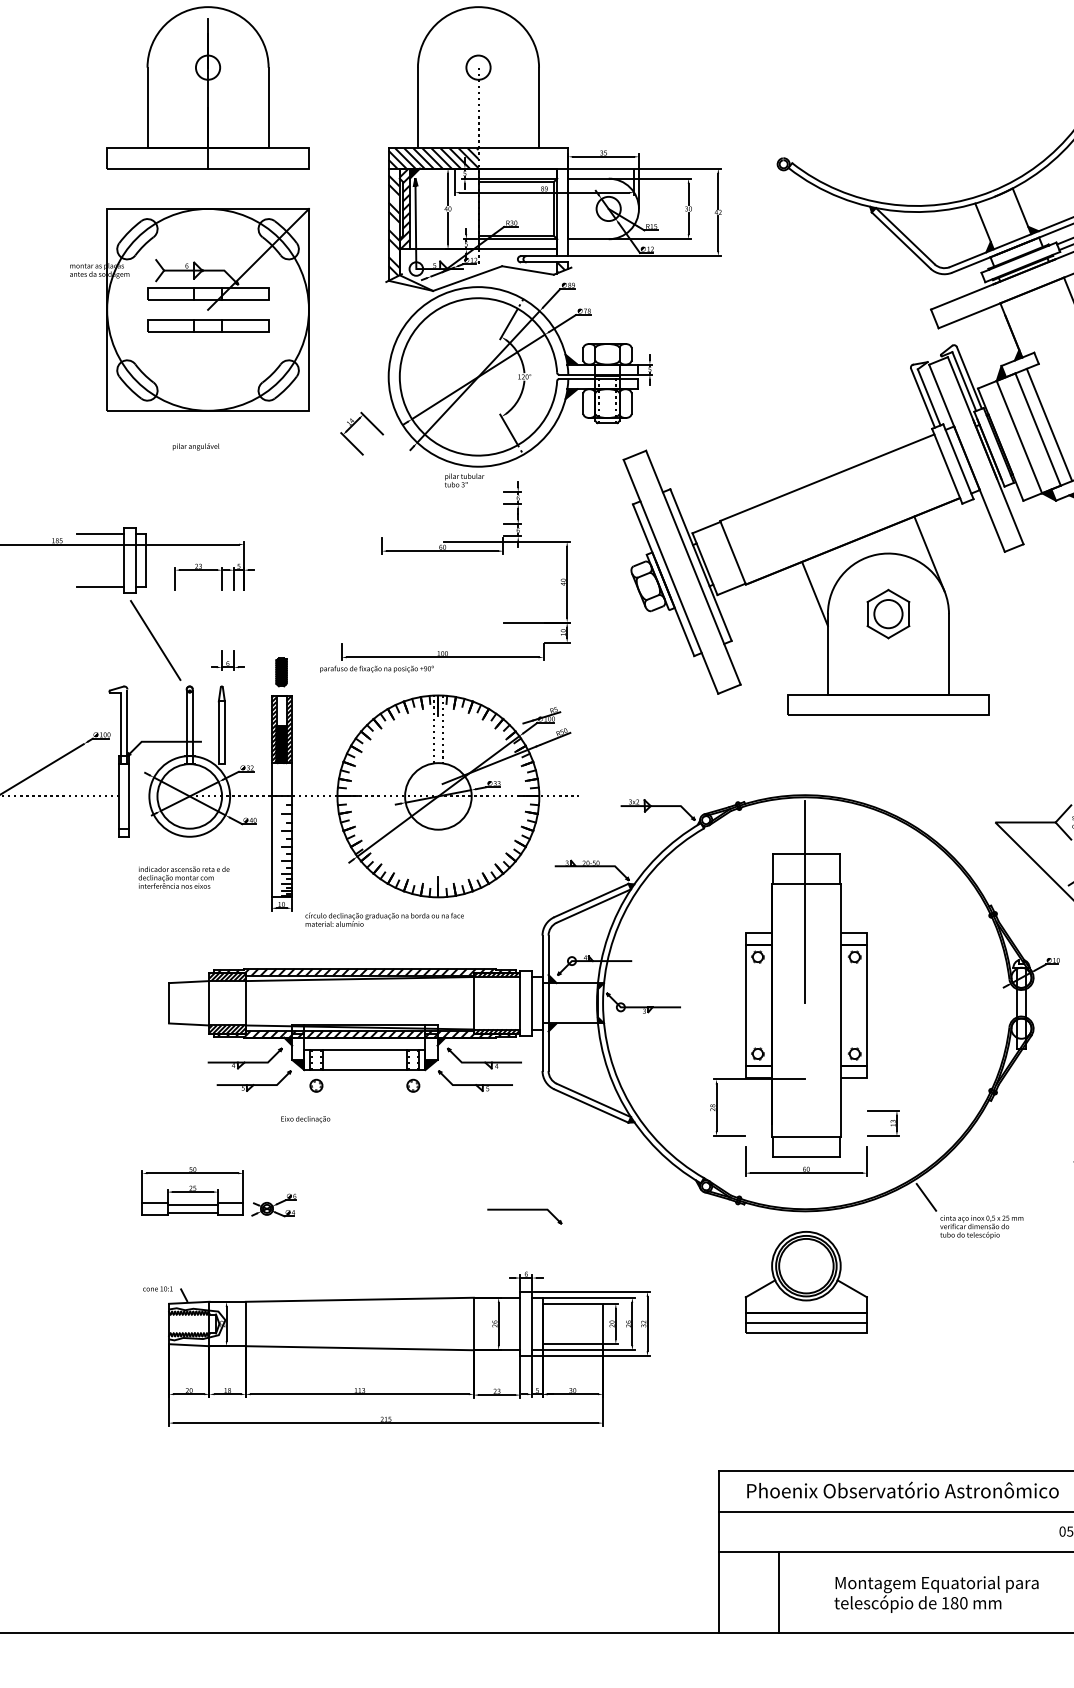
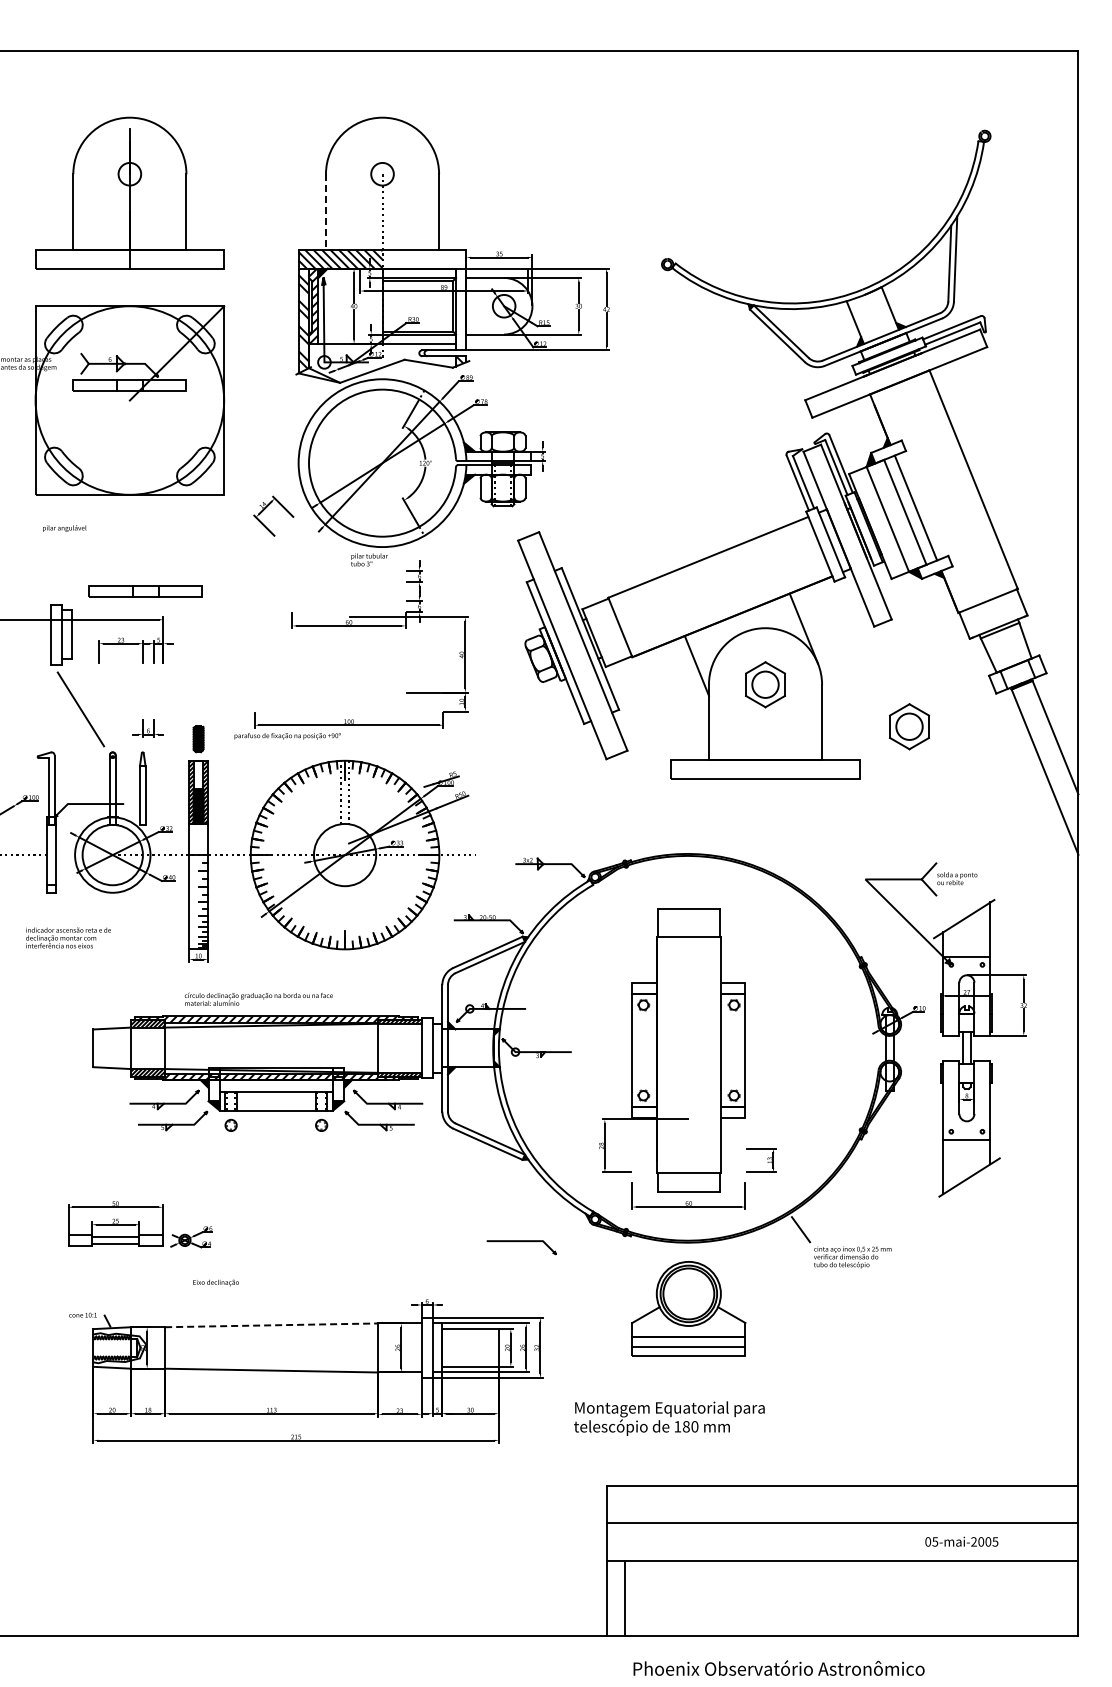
line: (417, 107) -> (325, 211), solid -> dashed
part: (207, 325) -> (145, 591), moved
text: (195, 446) -> (64, 528), moved
line: (99, 534) -> (28, 610), removed
line: (99, 587) -> (28, 659), removed
part: (1042, 658) -> (909, 726), added
text: (184, 877) -> (68, 937), moved
line: (804, 901) -> (687, 953), removed
text: (384, 918) -> (258, 998), moved
text: (305, 1119) -> (215, 1282), moved
curve: (524, 1210) -> (521, 1241), moved
line: (359, 1299) -> (271, 1325), solid -> dashed
text: (902, 1489) -> (778, 1667), moved
line: (779, 1592) -> (624, 1598), moved
text: (936, 1594) -> (669, 1418), moved

